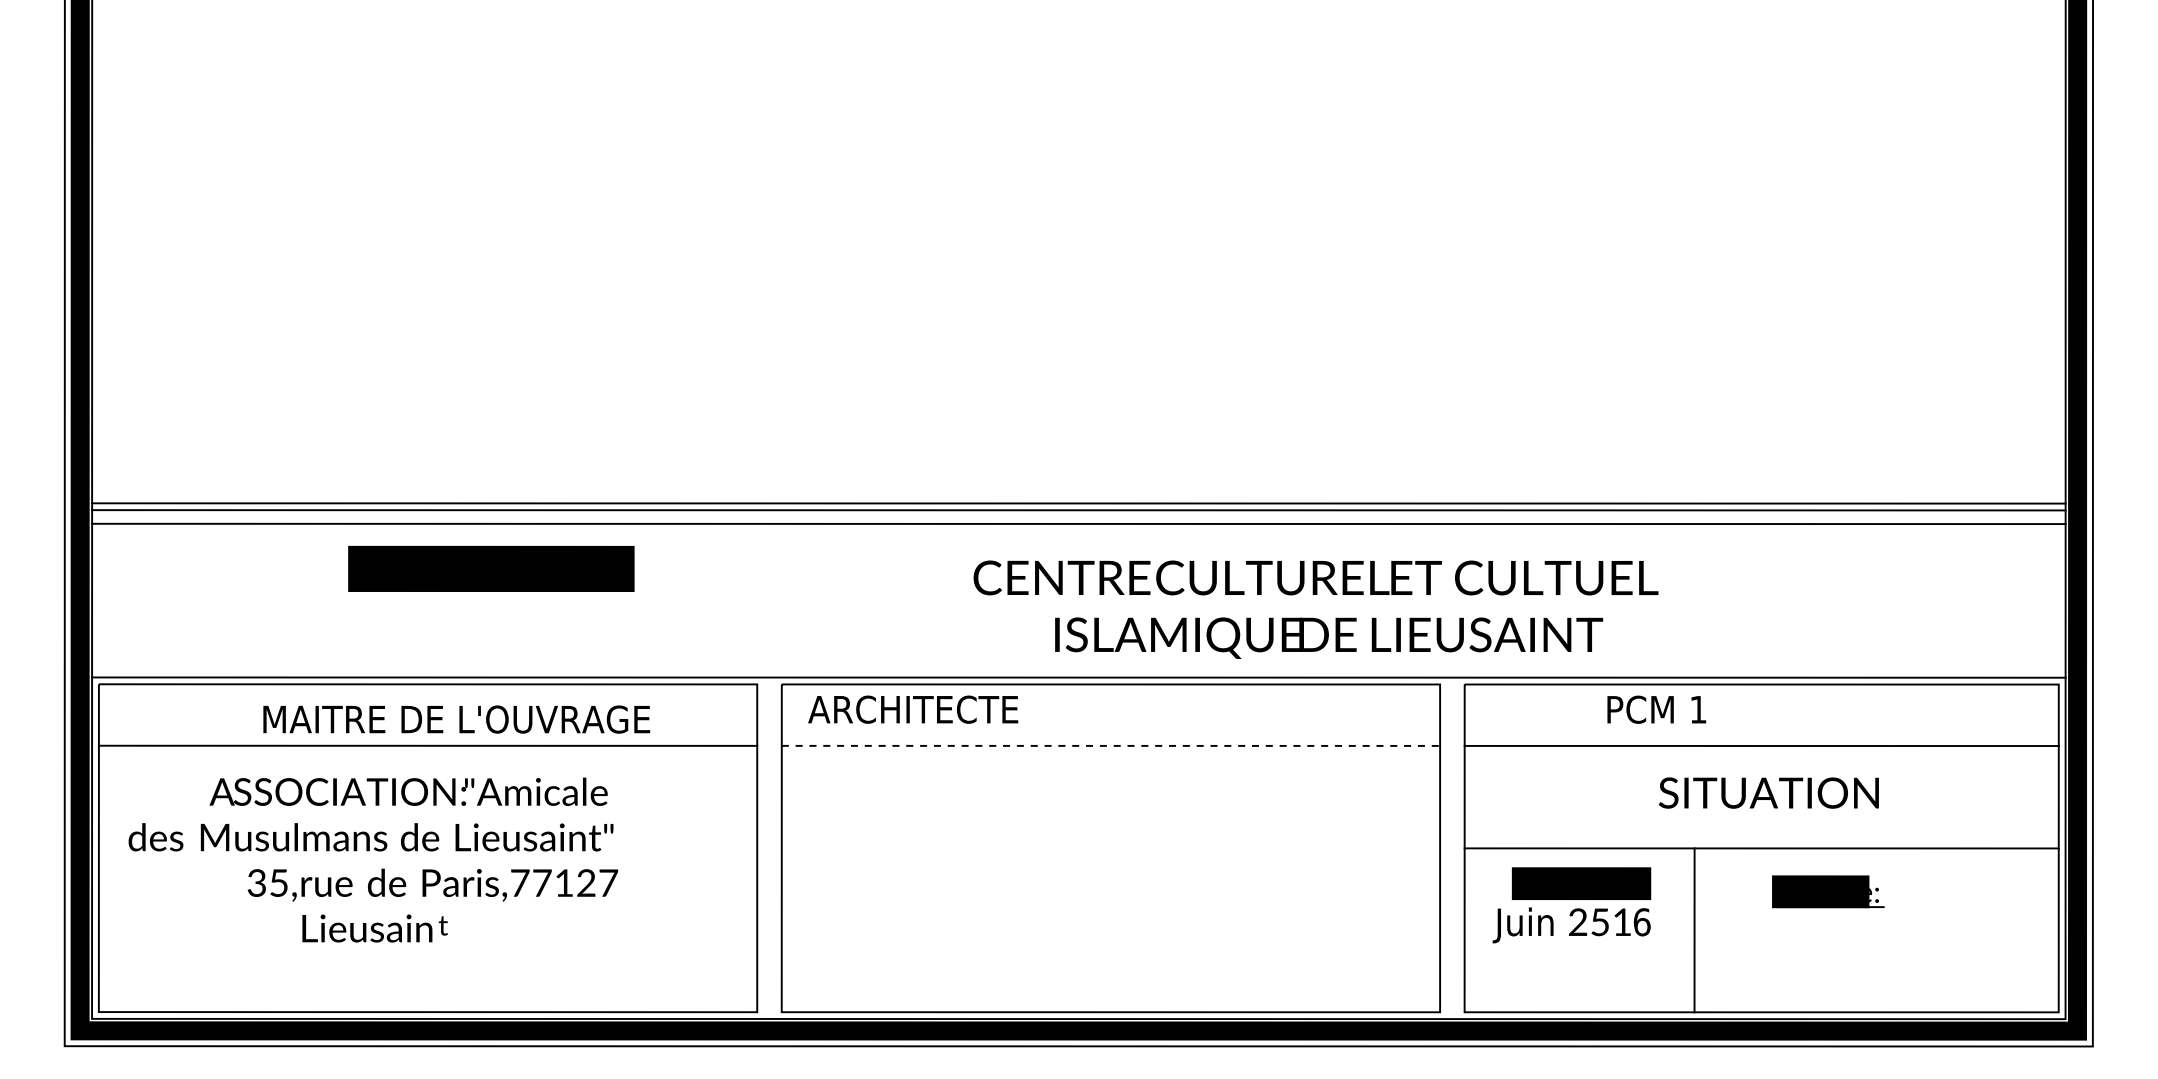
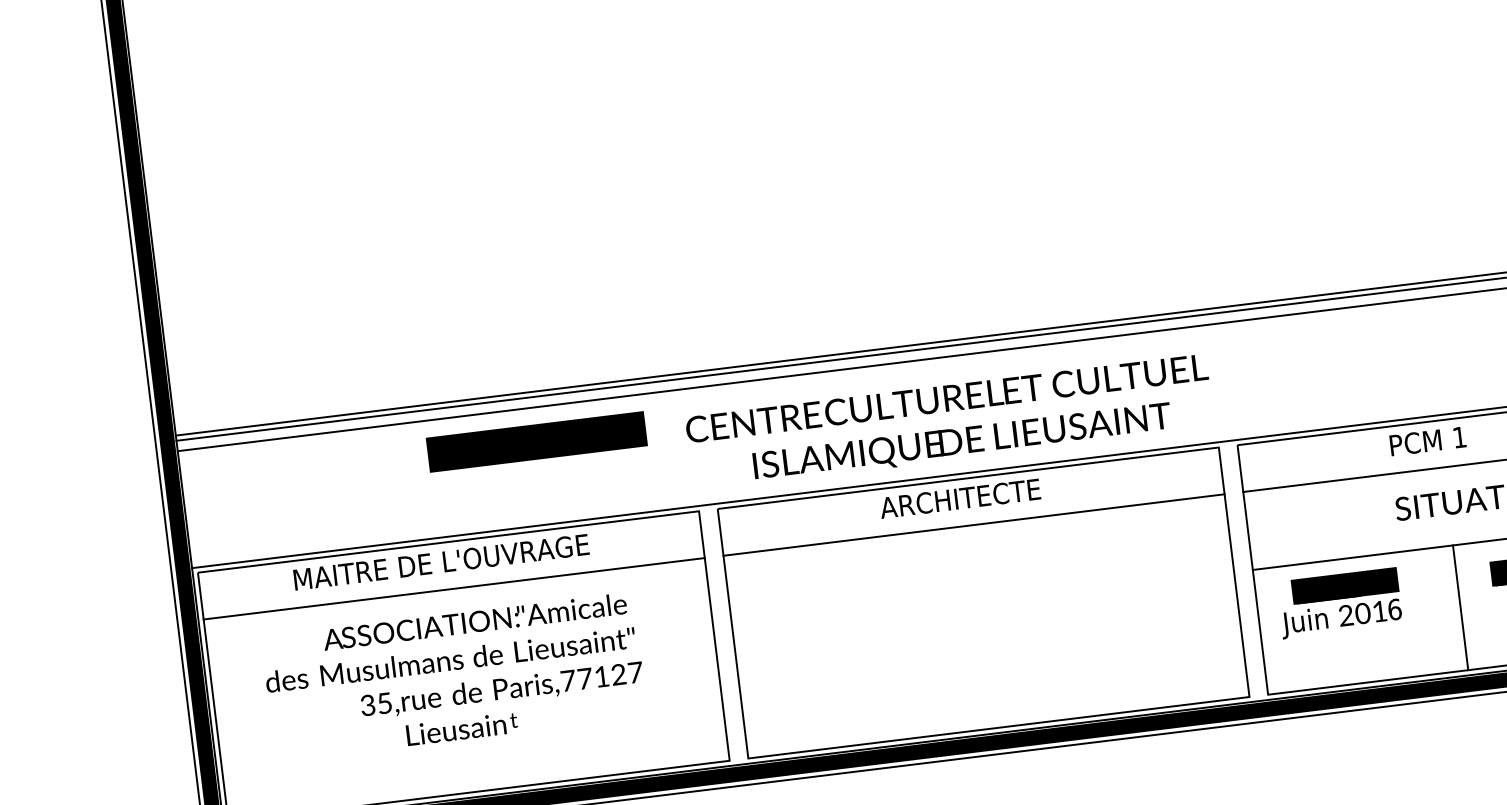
text: (491, 568) -> (536, 441), moved
text: (1315, 609) -> (949, 422), moved
text: (913, 709) -> (960, 498), moved
text: (1656, 709) -> (1427, 441), moved
text: (456, 719) -> (441, 562), moved
line: (1111, 745) -> (974, 524), dashed -> solid
text: (373, 859) -> (454, 676), moved
text: (1600, 922) -> (1363, 613), 251 -> 201
line: (1694, 930) -> (1460, 607), moved

